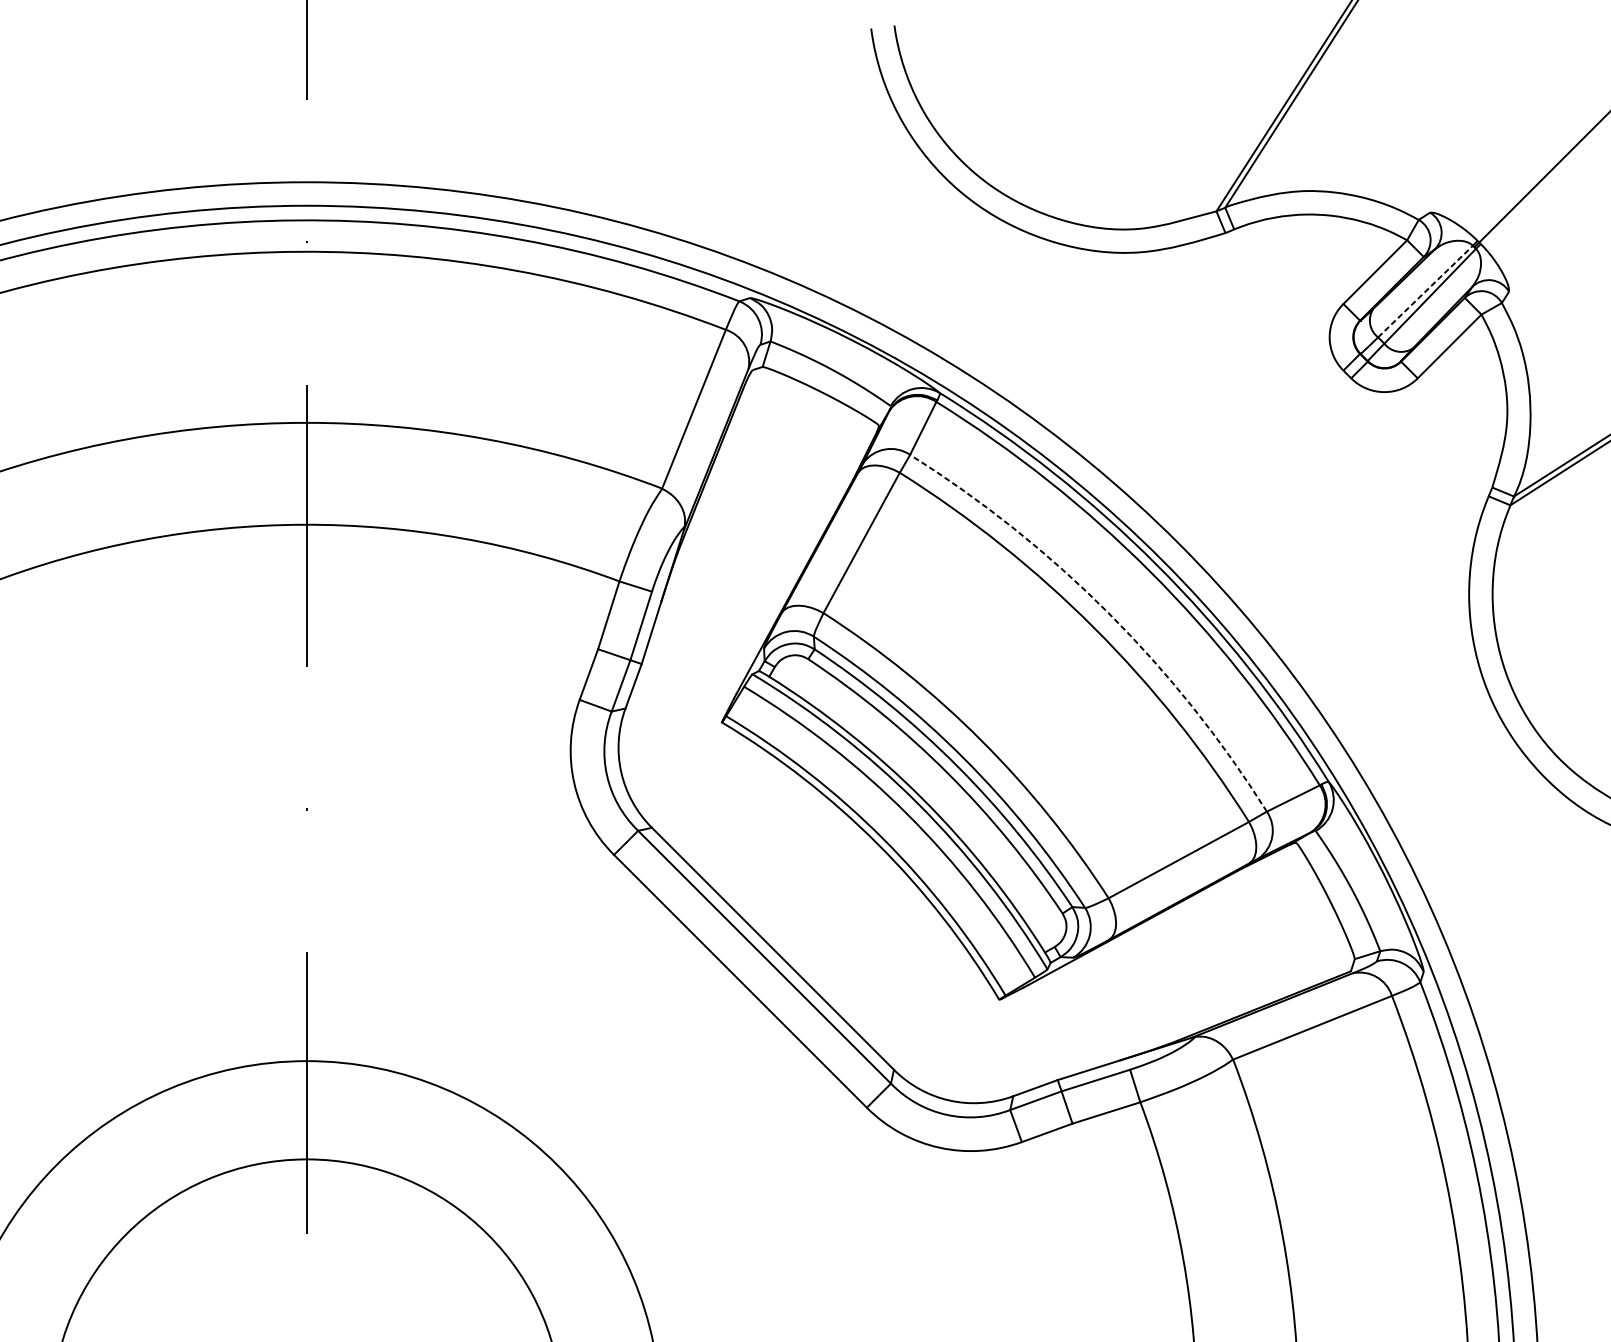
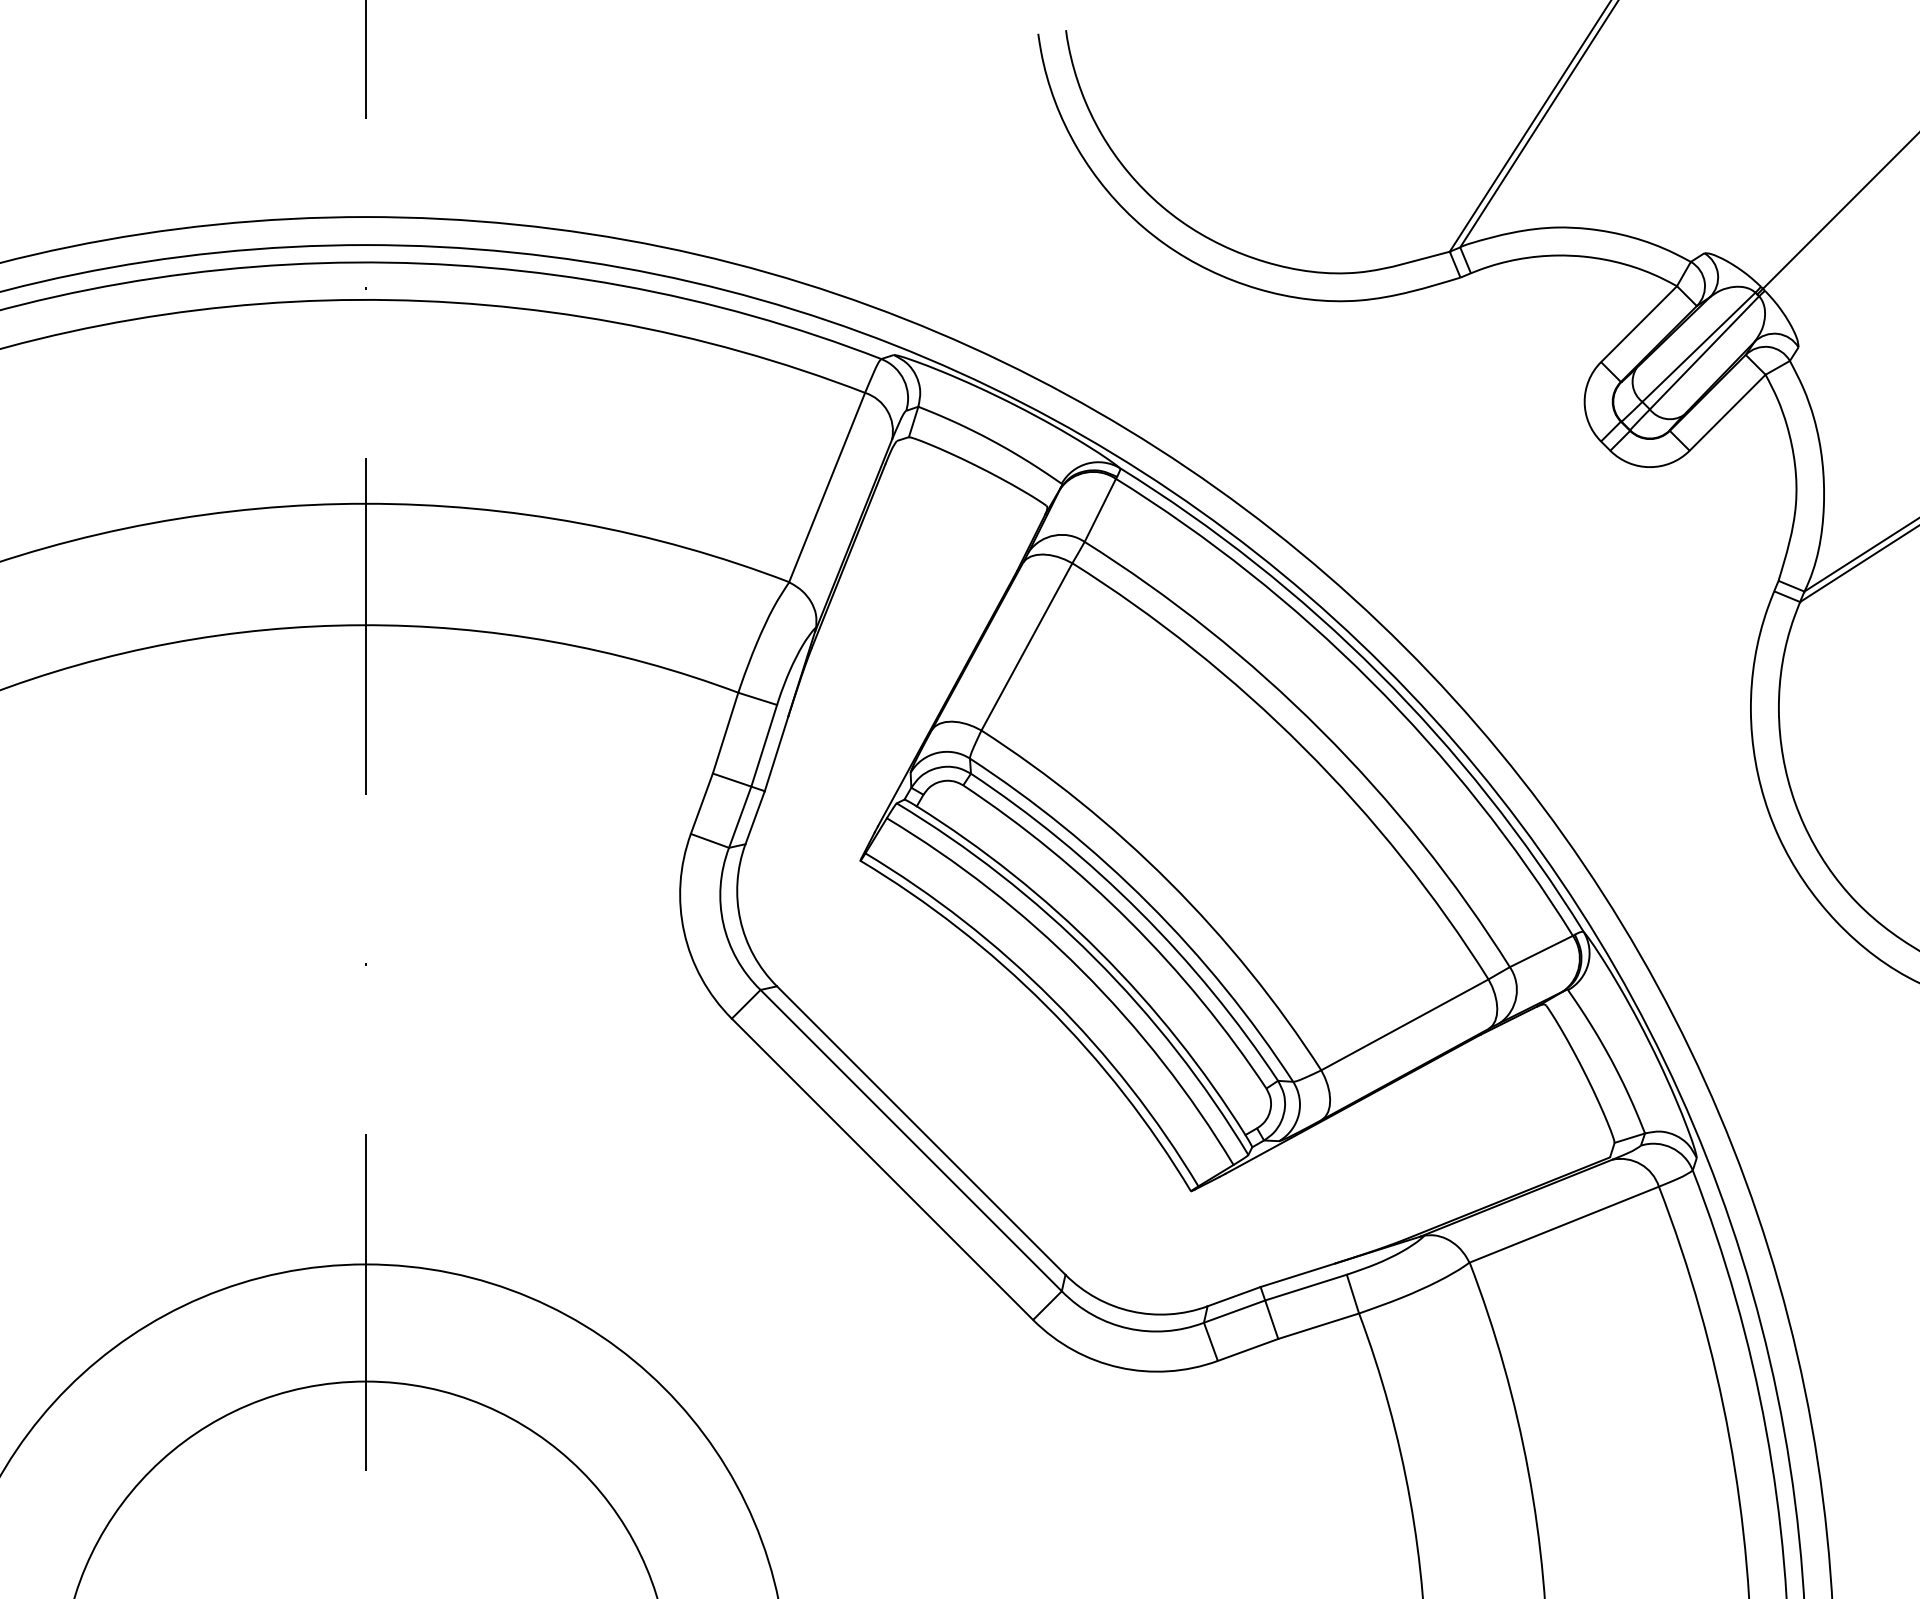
line: (1425, 291) -> (1698, 347), dashed -> solid
arc: (1108, 613) -> (1321, 730), dashed -> solid

